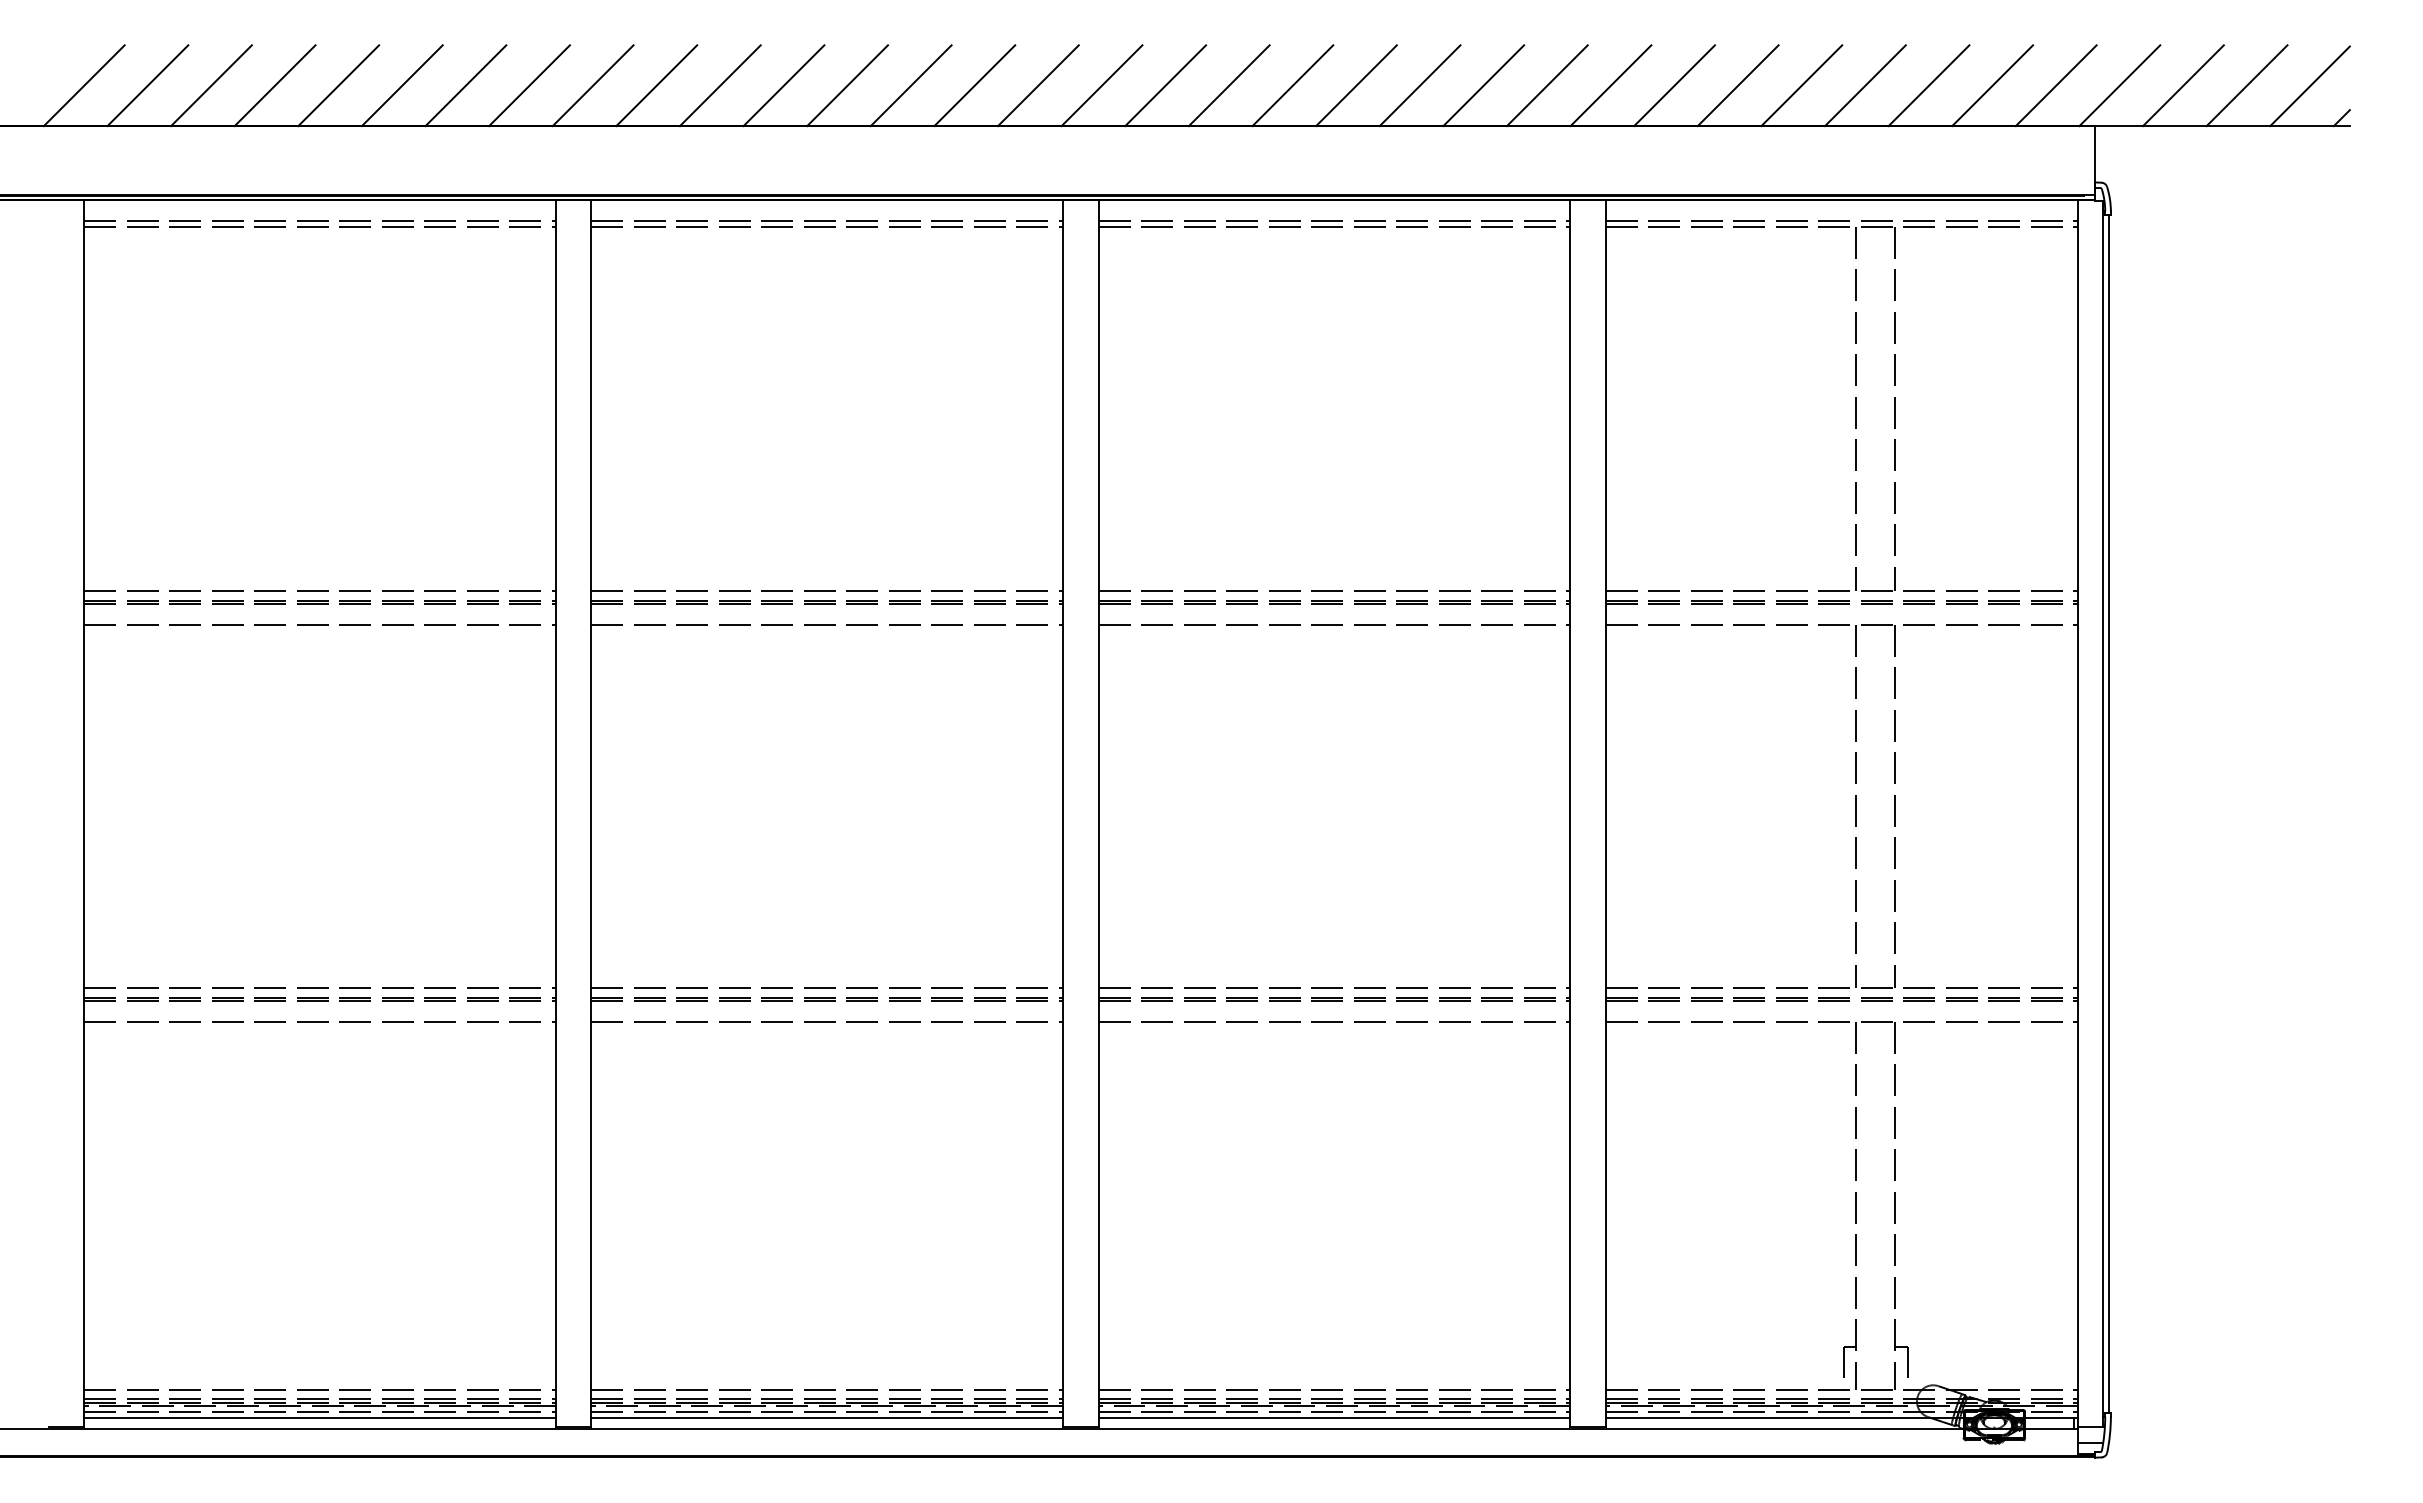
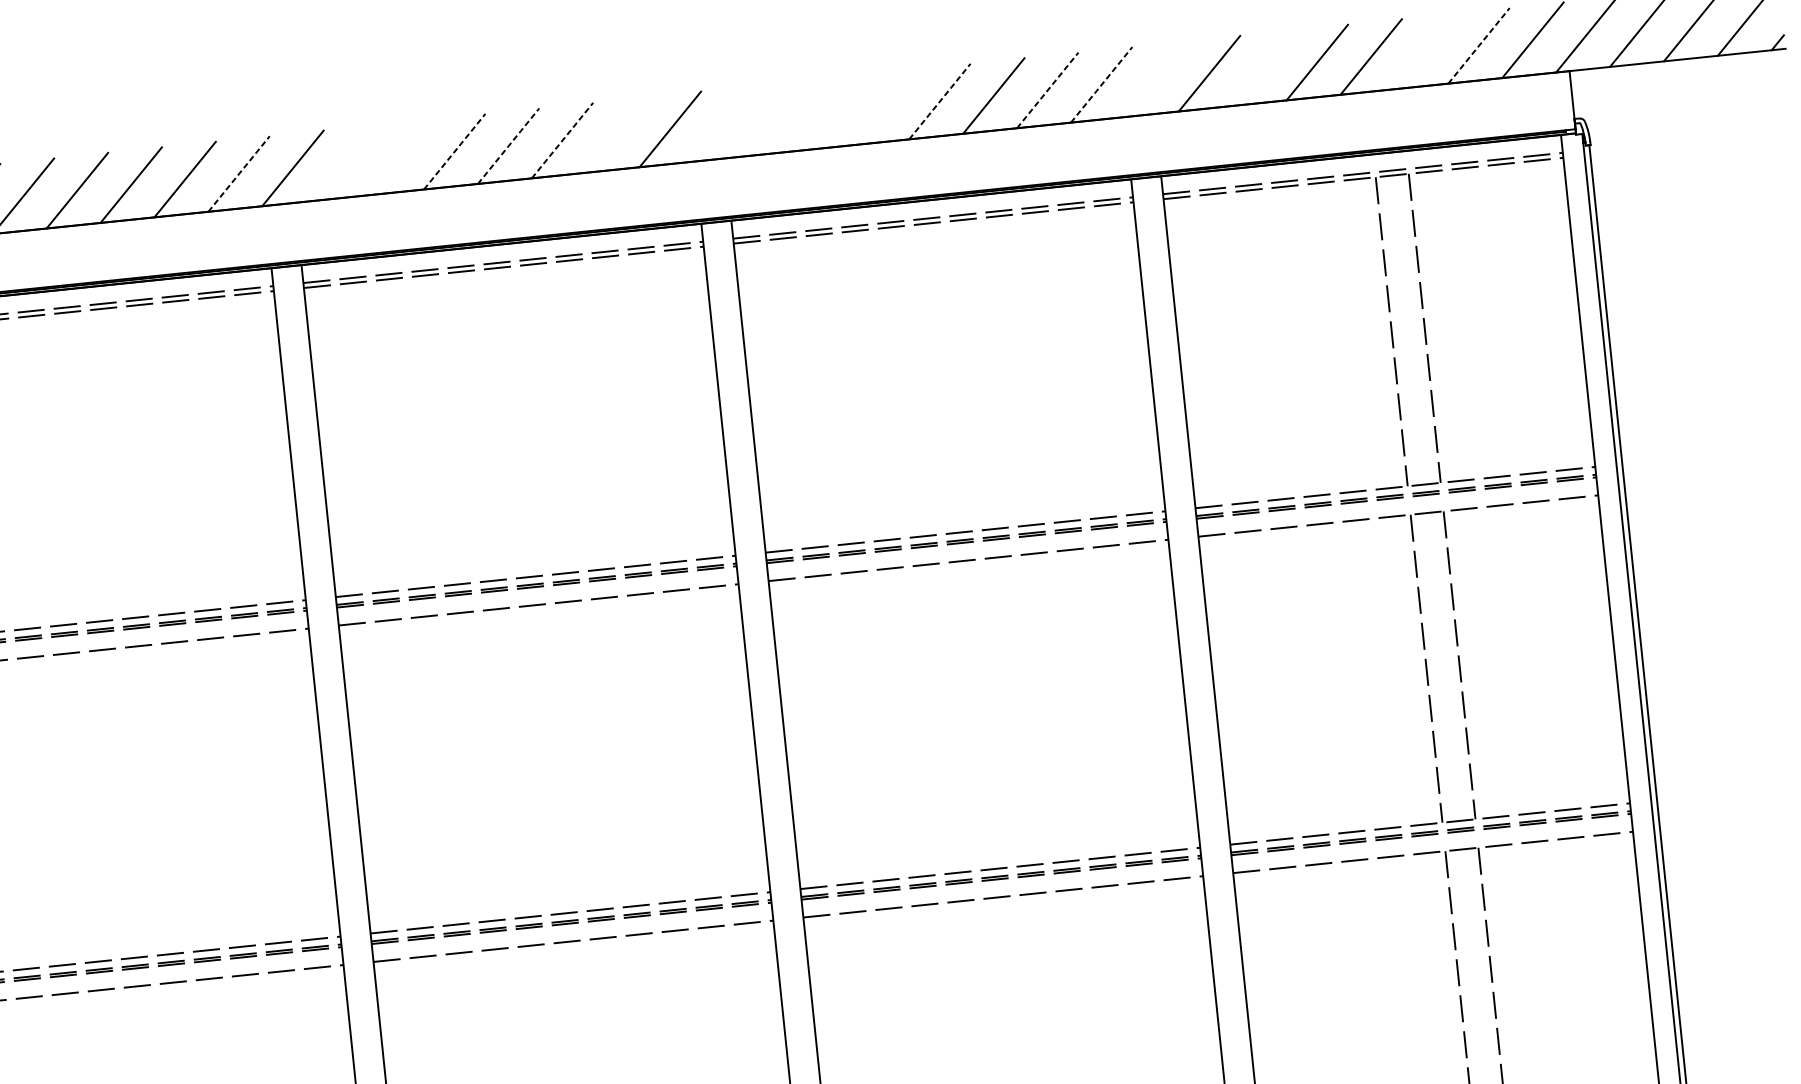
line: (529, 85) -> (239, 173), solid -> dashed
line: (656, 85) -> (346, 162), removed
line: (719, 85) -> (400, 157), removed
line: (784, 85) -> (455, 151), solid -> dashed
line: (847, 85) -> (508, 145), solid -> dashed
line: (911, 85) -> (562, 140), solid -> dashed
line: (974, 85) -> (616, 134), removed
line: (1101, 85) -> (723, 123), removed
line: (1165, 85) -> (778, 118), removed
line: (1228, 85) -> (831, 112), removed
line: (1292, 85) -> (885, 107), removed
line: (1356, 85) -> (939, 101), solid -> dashed
line: (1484, 85) -> (1048, 90), solid -> dashed
line: (1547, 85) -> (1101, 84), solid -> dashed
line: (1610, 85) -> (1155, 79), removed
line: (1737, 85) -> (1262, 68), removed
line: (1928, 85) -> (1424, 51), removed
line: (1992, 85) -> (1478, 45), solid -> dashed

